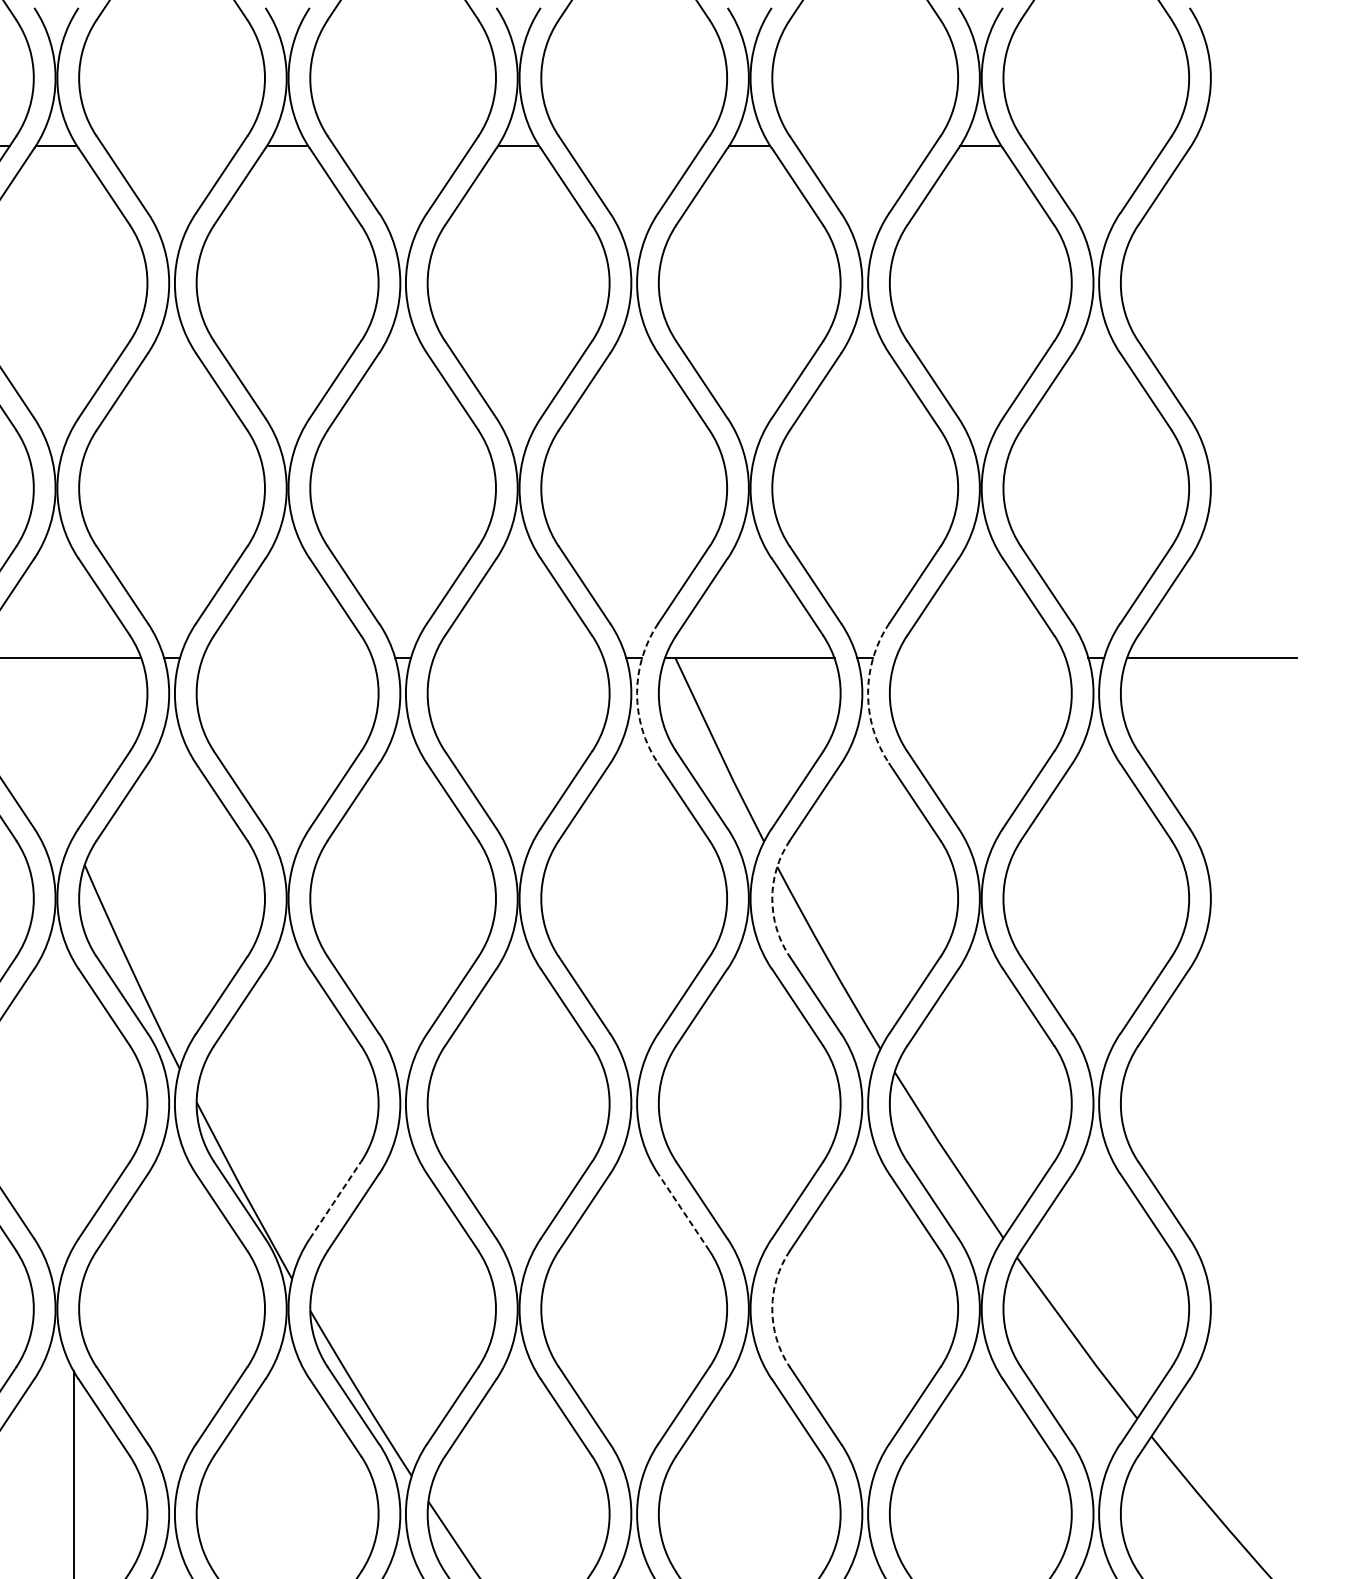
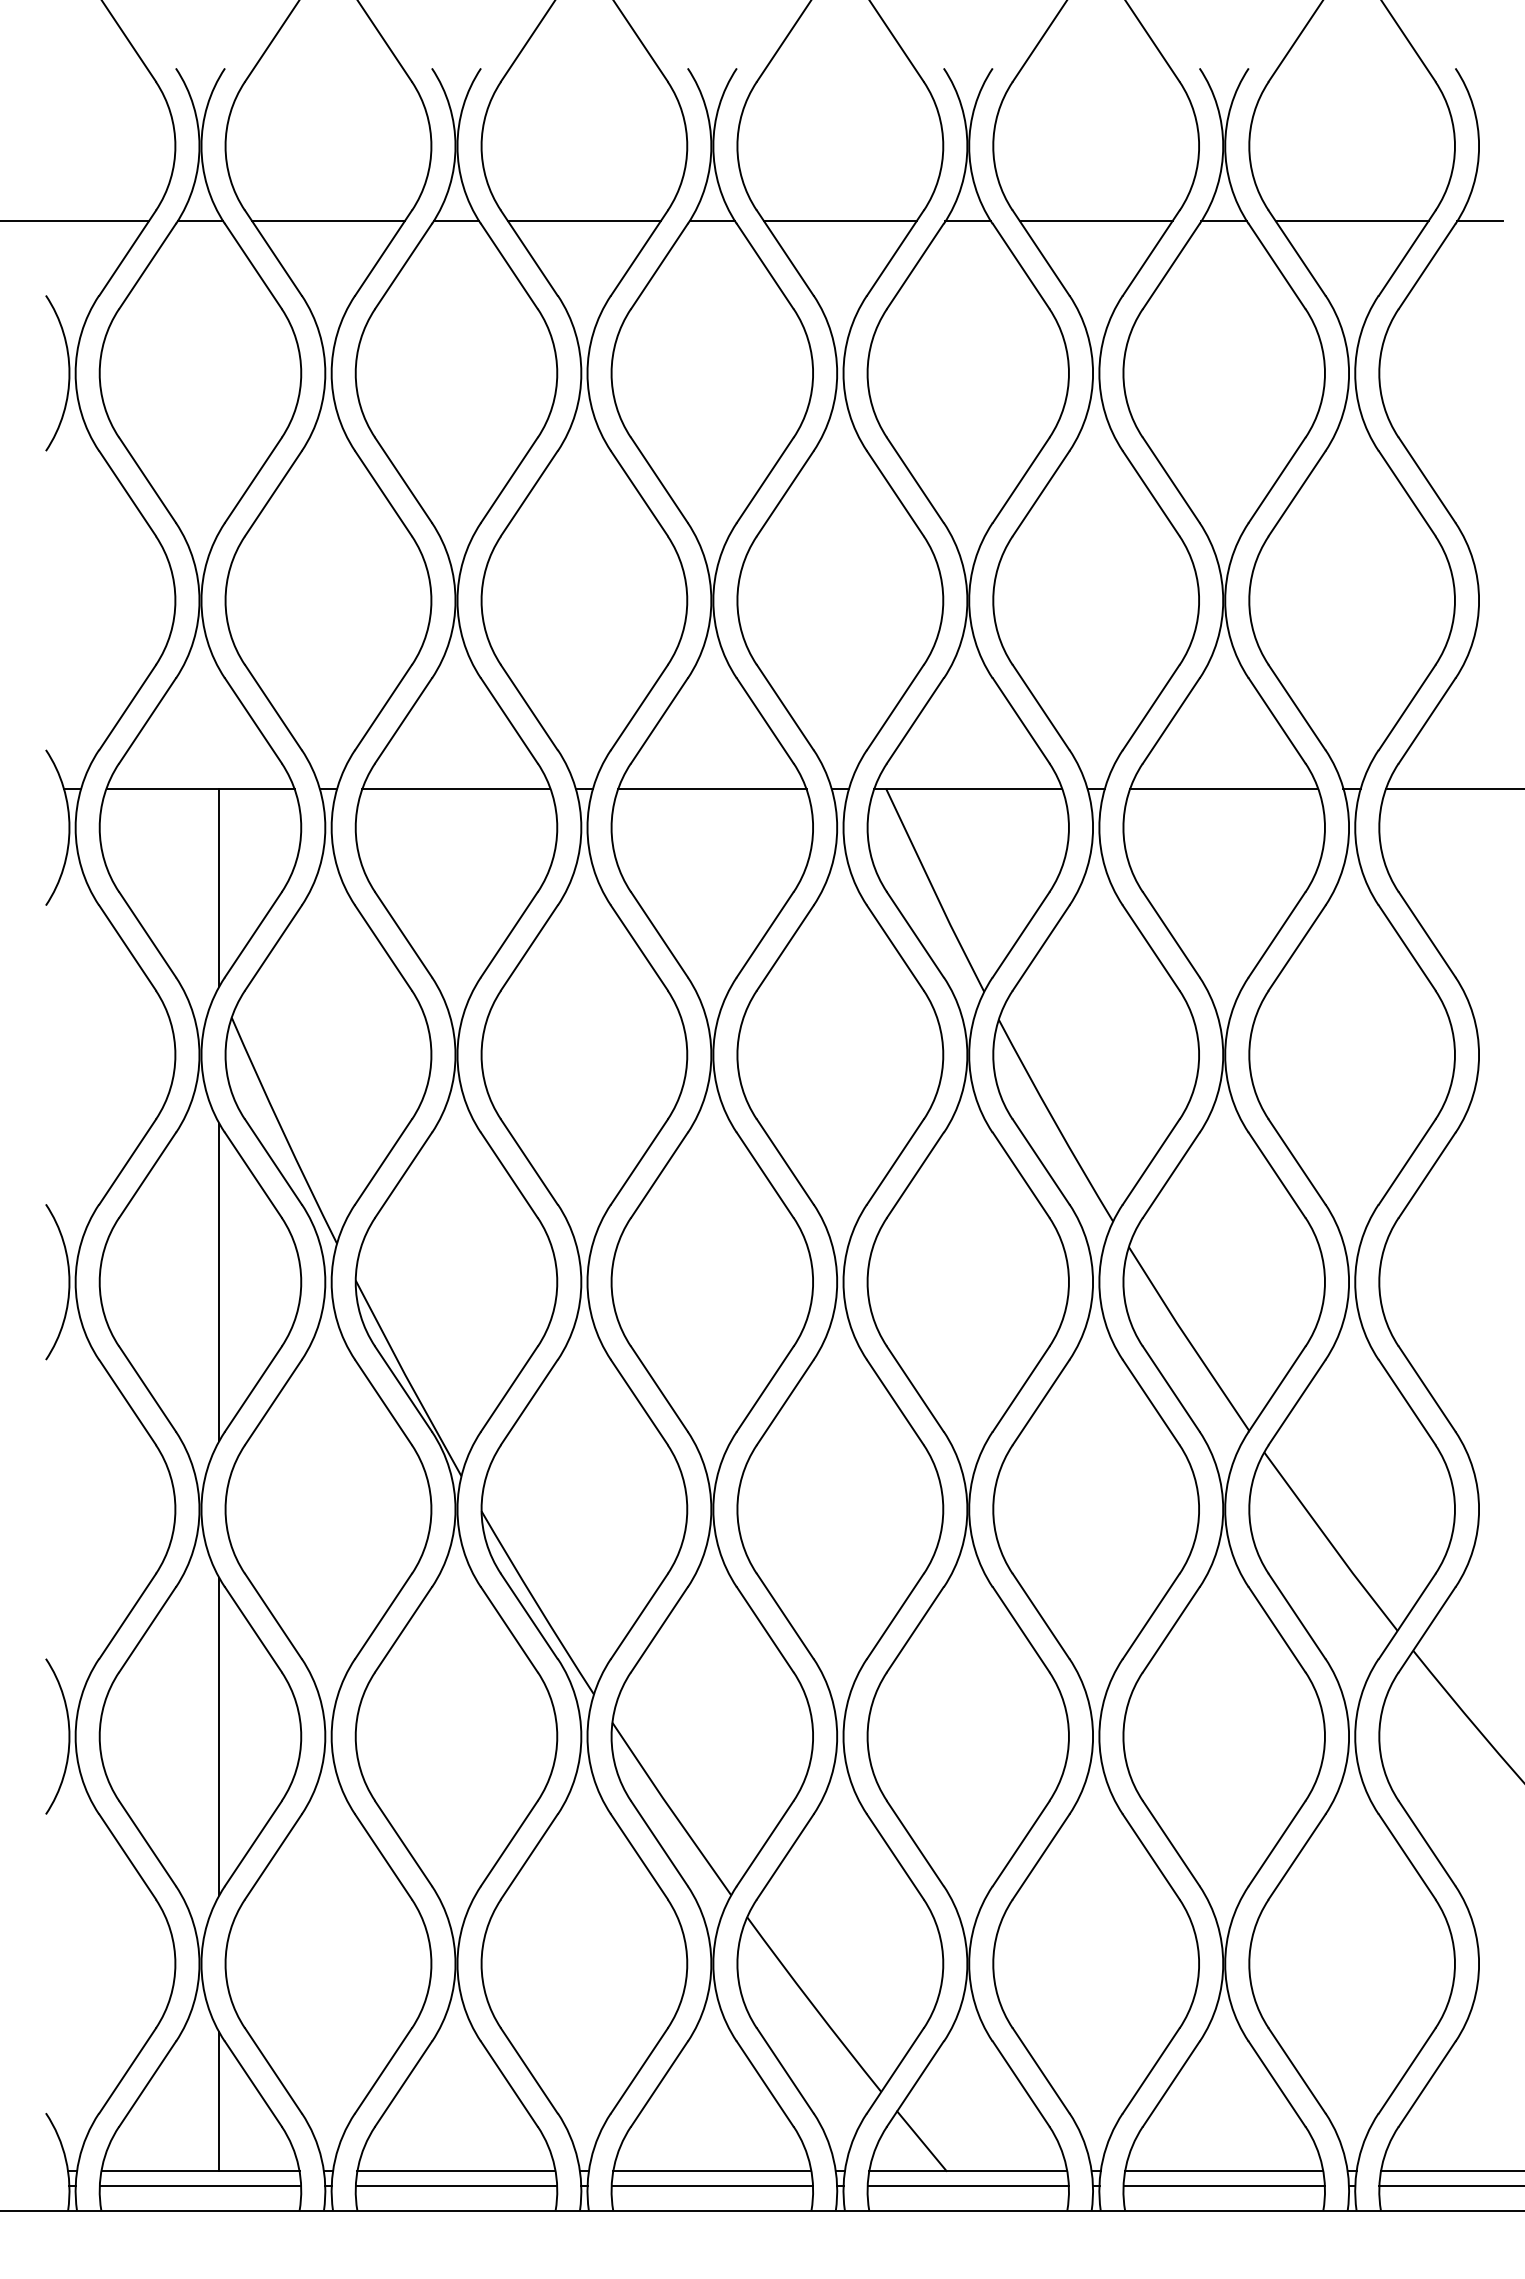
line: (172, 146) -> (328, 221), added
line: (402, 146) -> (583, 221), added
line: (633, 146) -> (839, 221), added
line: (864, 146) -> (1095, 221), added
line: (1095, 146) -> (1351, 221), added
line: (1211, 146) -> (1479, 221), added
line: (287, 658) -> (456, 788), added
line: (518, 658) -> (712, 788), added
line: (981, 658) -> (1224, 788), added
arc: (637, 693) -> (843, 827), dashed -> solid
arc: (868, 693) -> (1099, 827), dashed -> solid
line: (73, 747) -> (219, 887), added
arc: (772, 899) -> (993, 1055), dashed -> solid
line: (73, 1103) -> (219, 1281), added
line: (335, 1199) -> (509, 1388), dashed -> solid
line: (684, 1212) -> (895, 1402), dashed -> solid
arc: (772, 1309) -> (993, 1509), dashed -> solid

